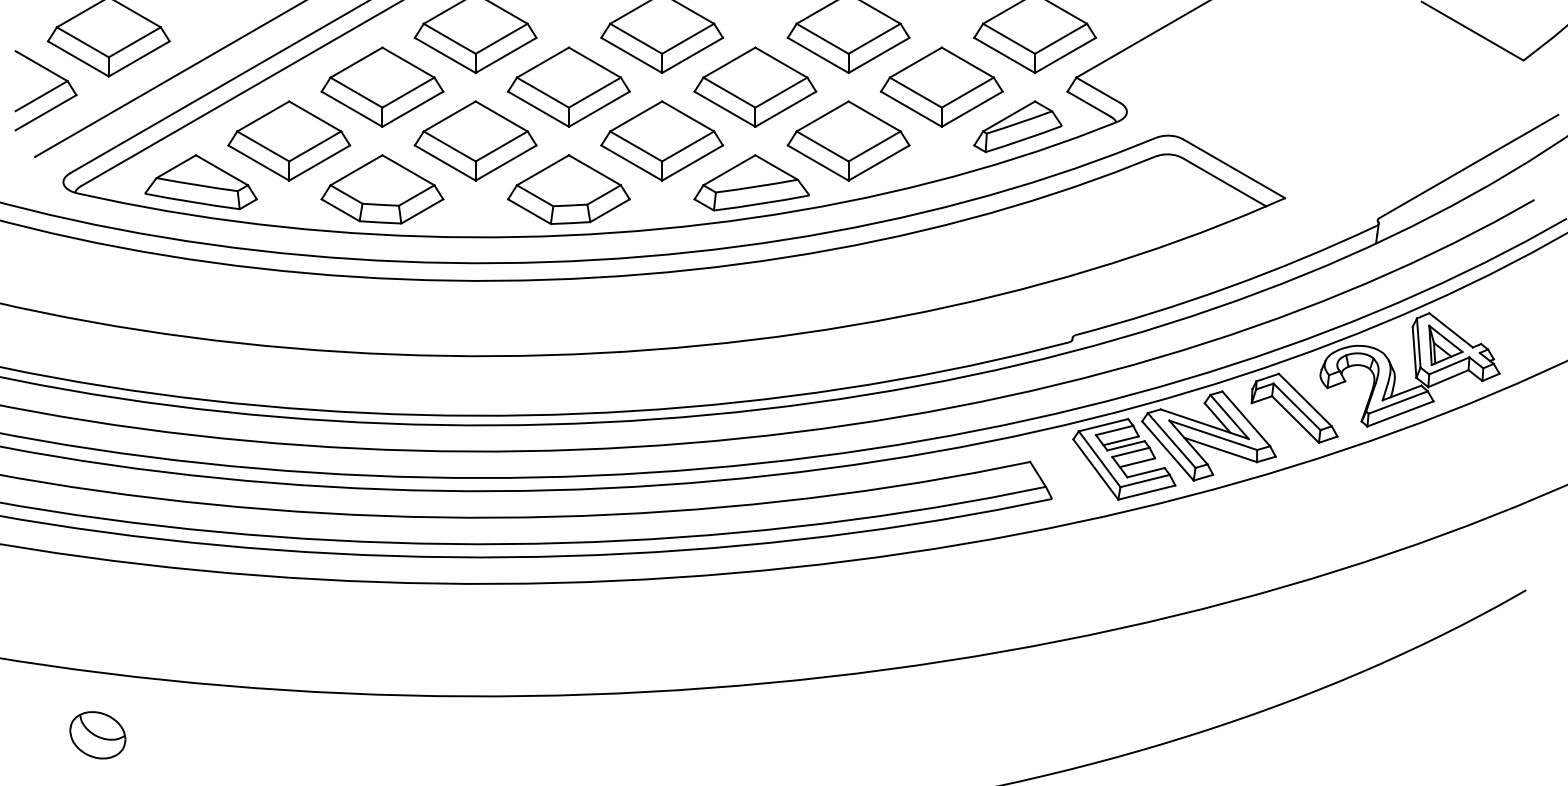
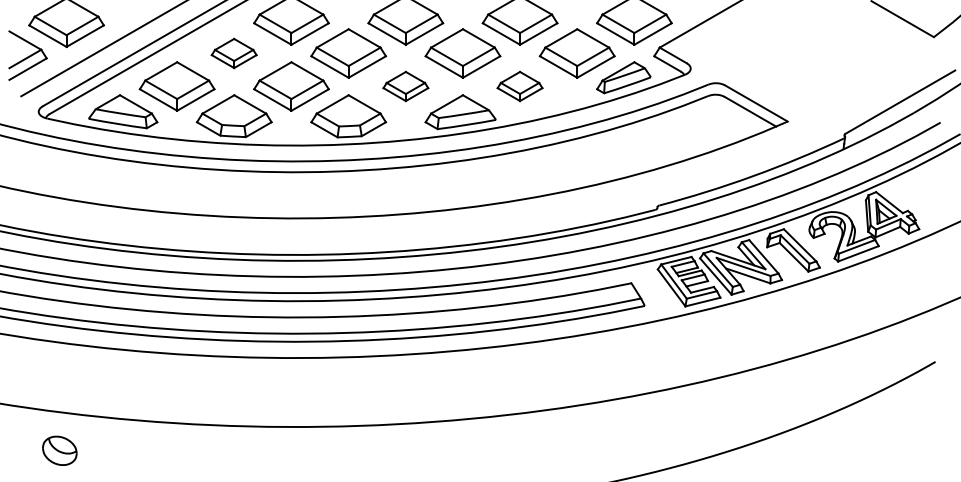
part: (381, 87) -> (233, 53), size x0.6
part: (661, 140) -> (405, 86), size x0.6
part: (847, 140) -> (519, 86), size x0.6

